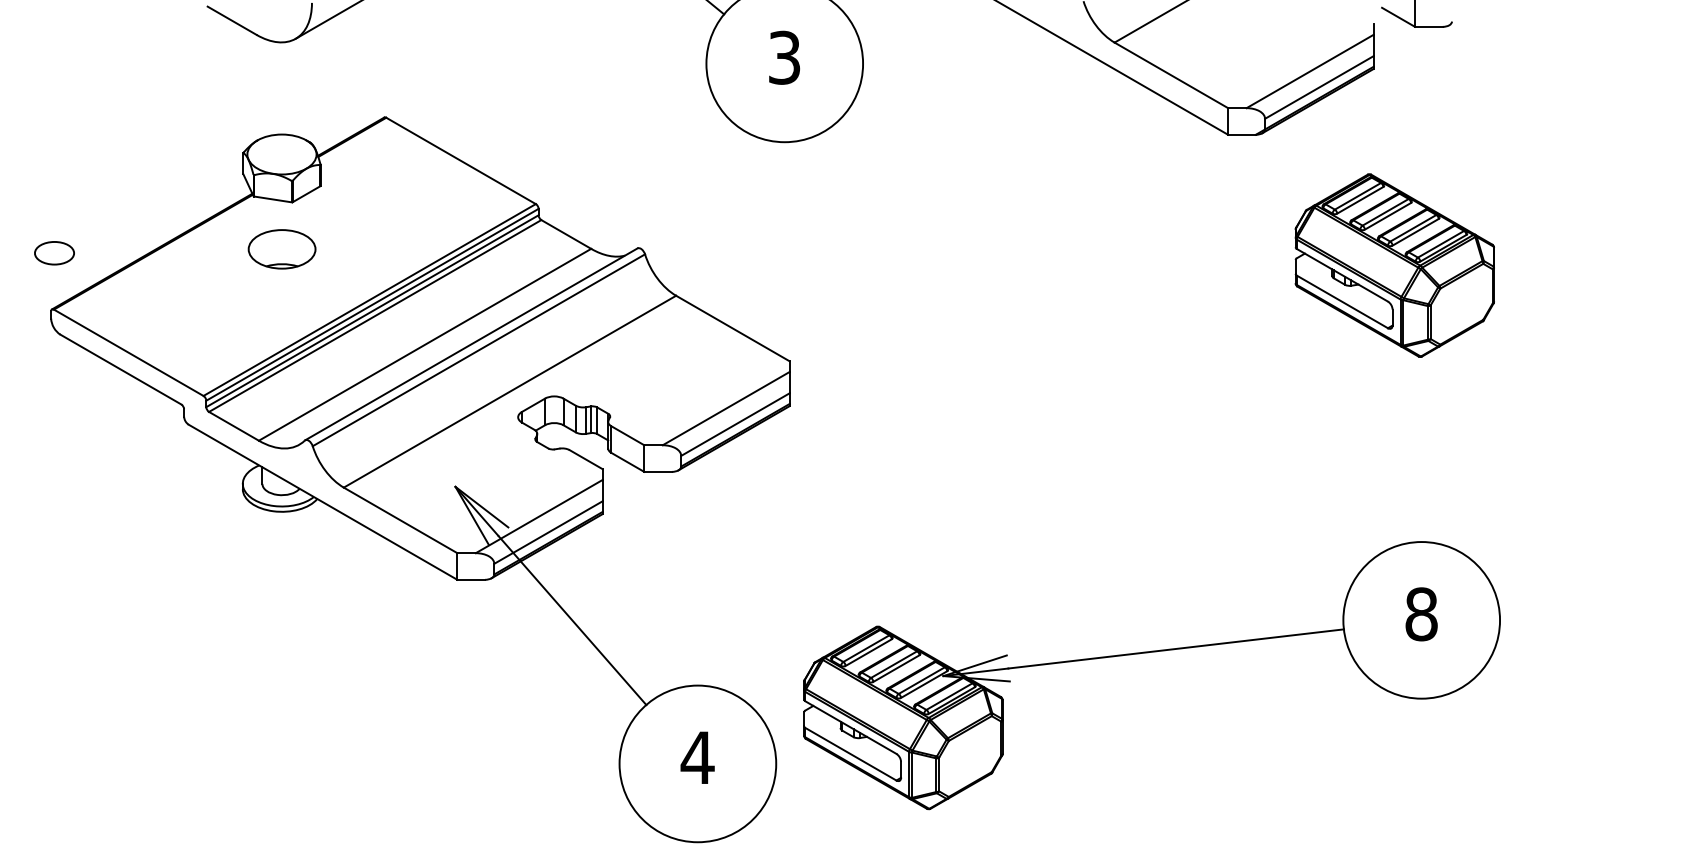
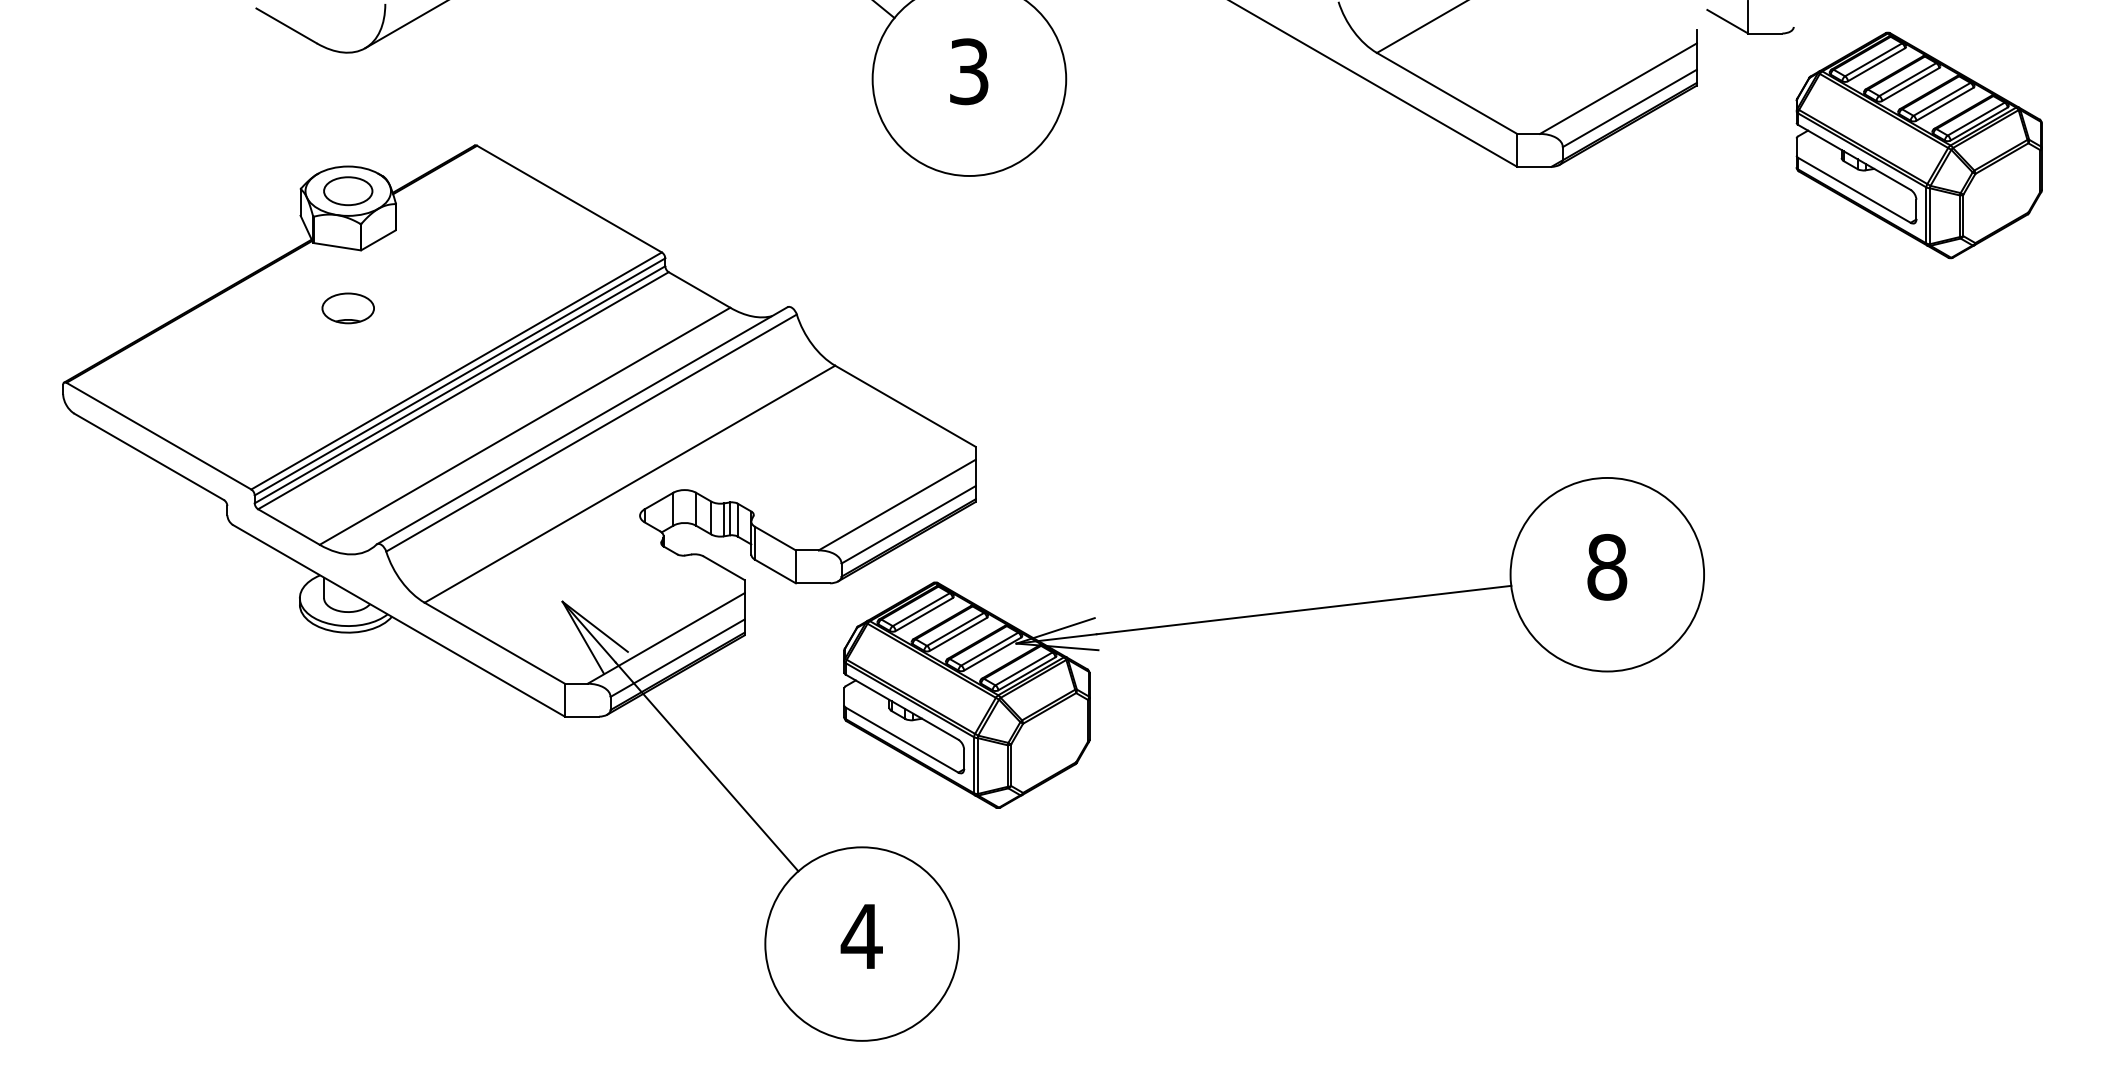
part: (281, 249) -> (347, 308), size x0.62
part: (54, 253) -> (348, 191), moved
part: (1394, 265) -> (1918, 145), moved
part: (1147, 653) -> (1268, 615), moved

